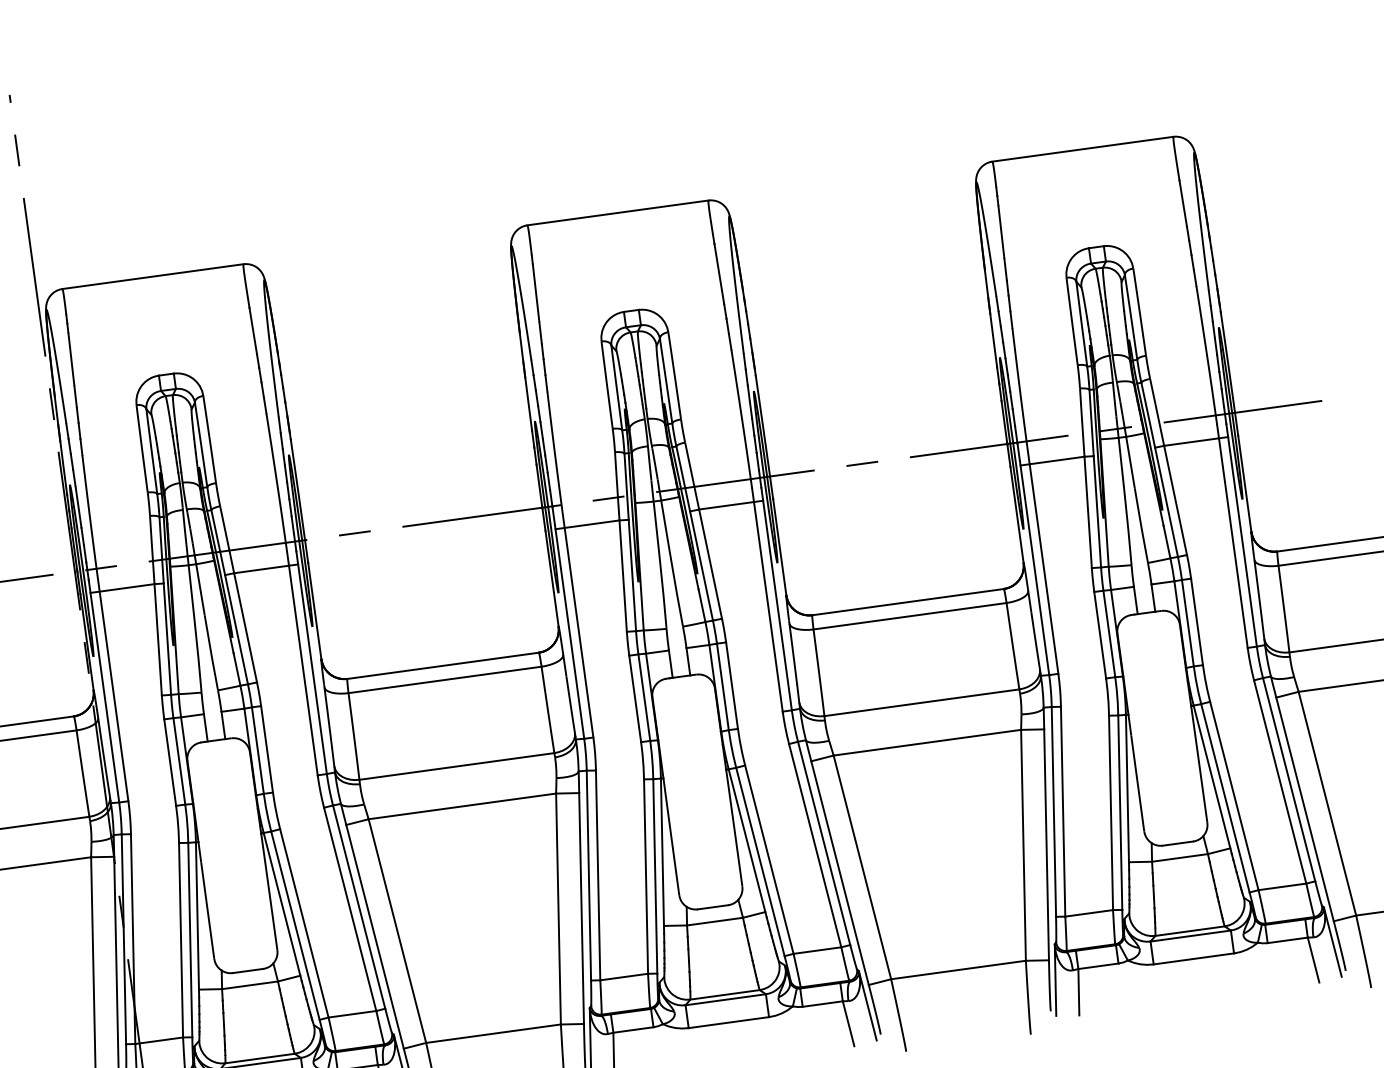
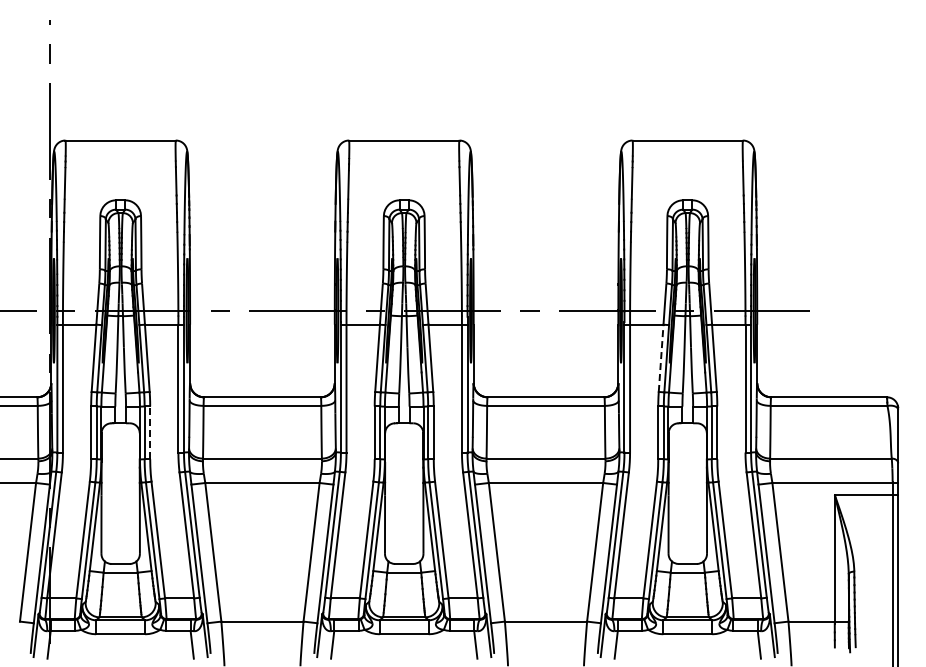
line: (1088, 512) -> (661, 358), solid -> dashed
line: (267, 748) -> (150, 432), solid -> dashed

